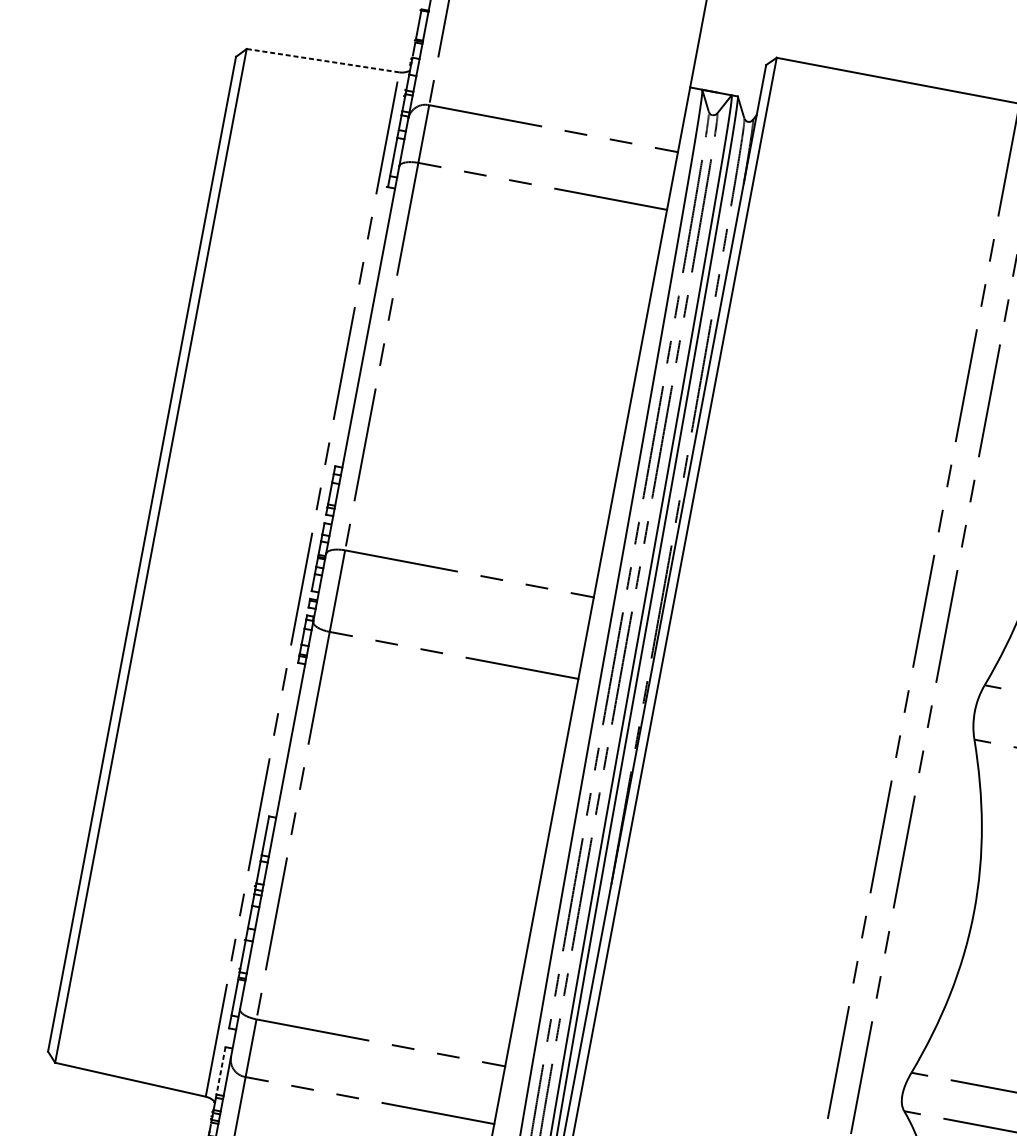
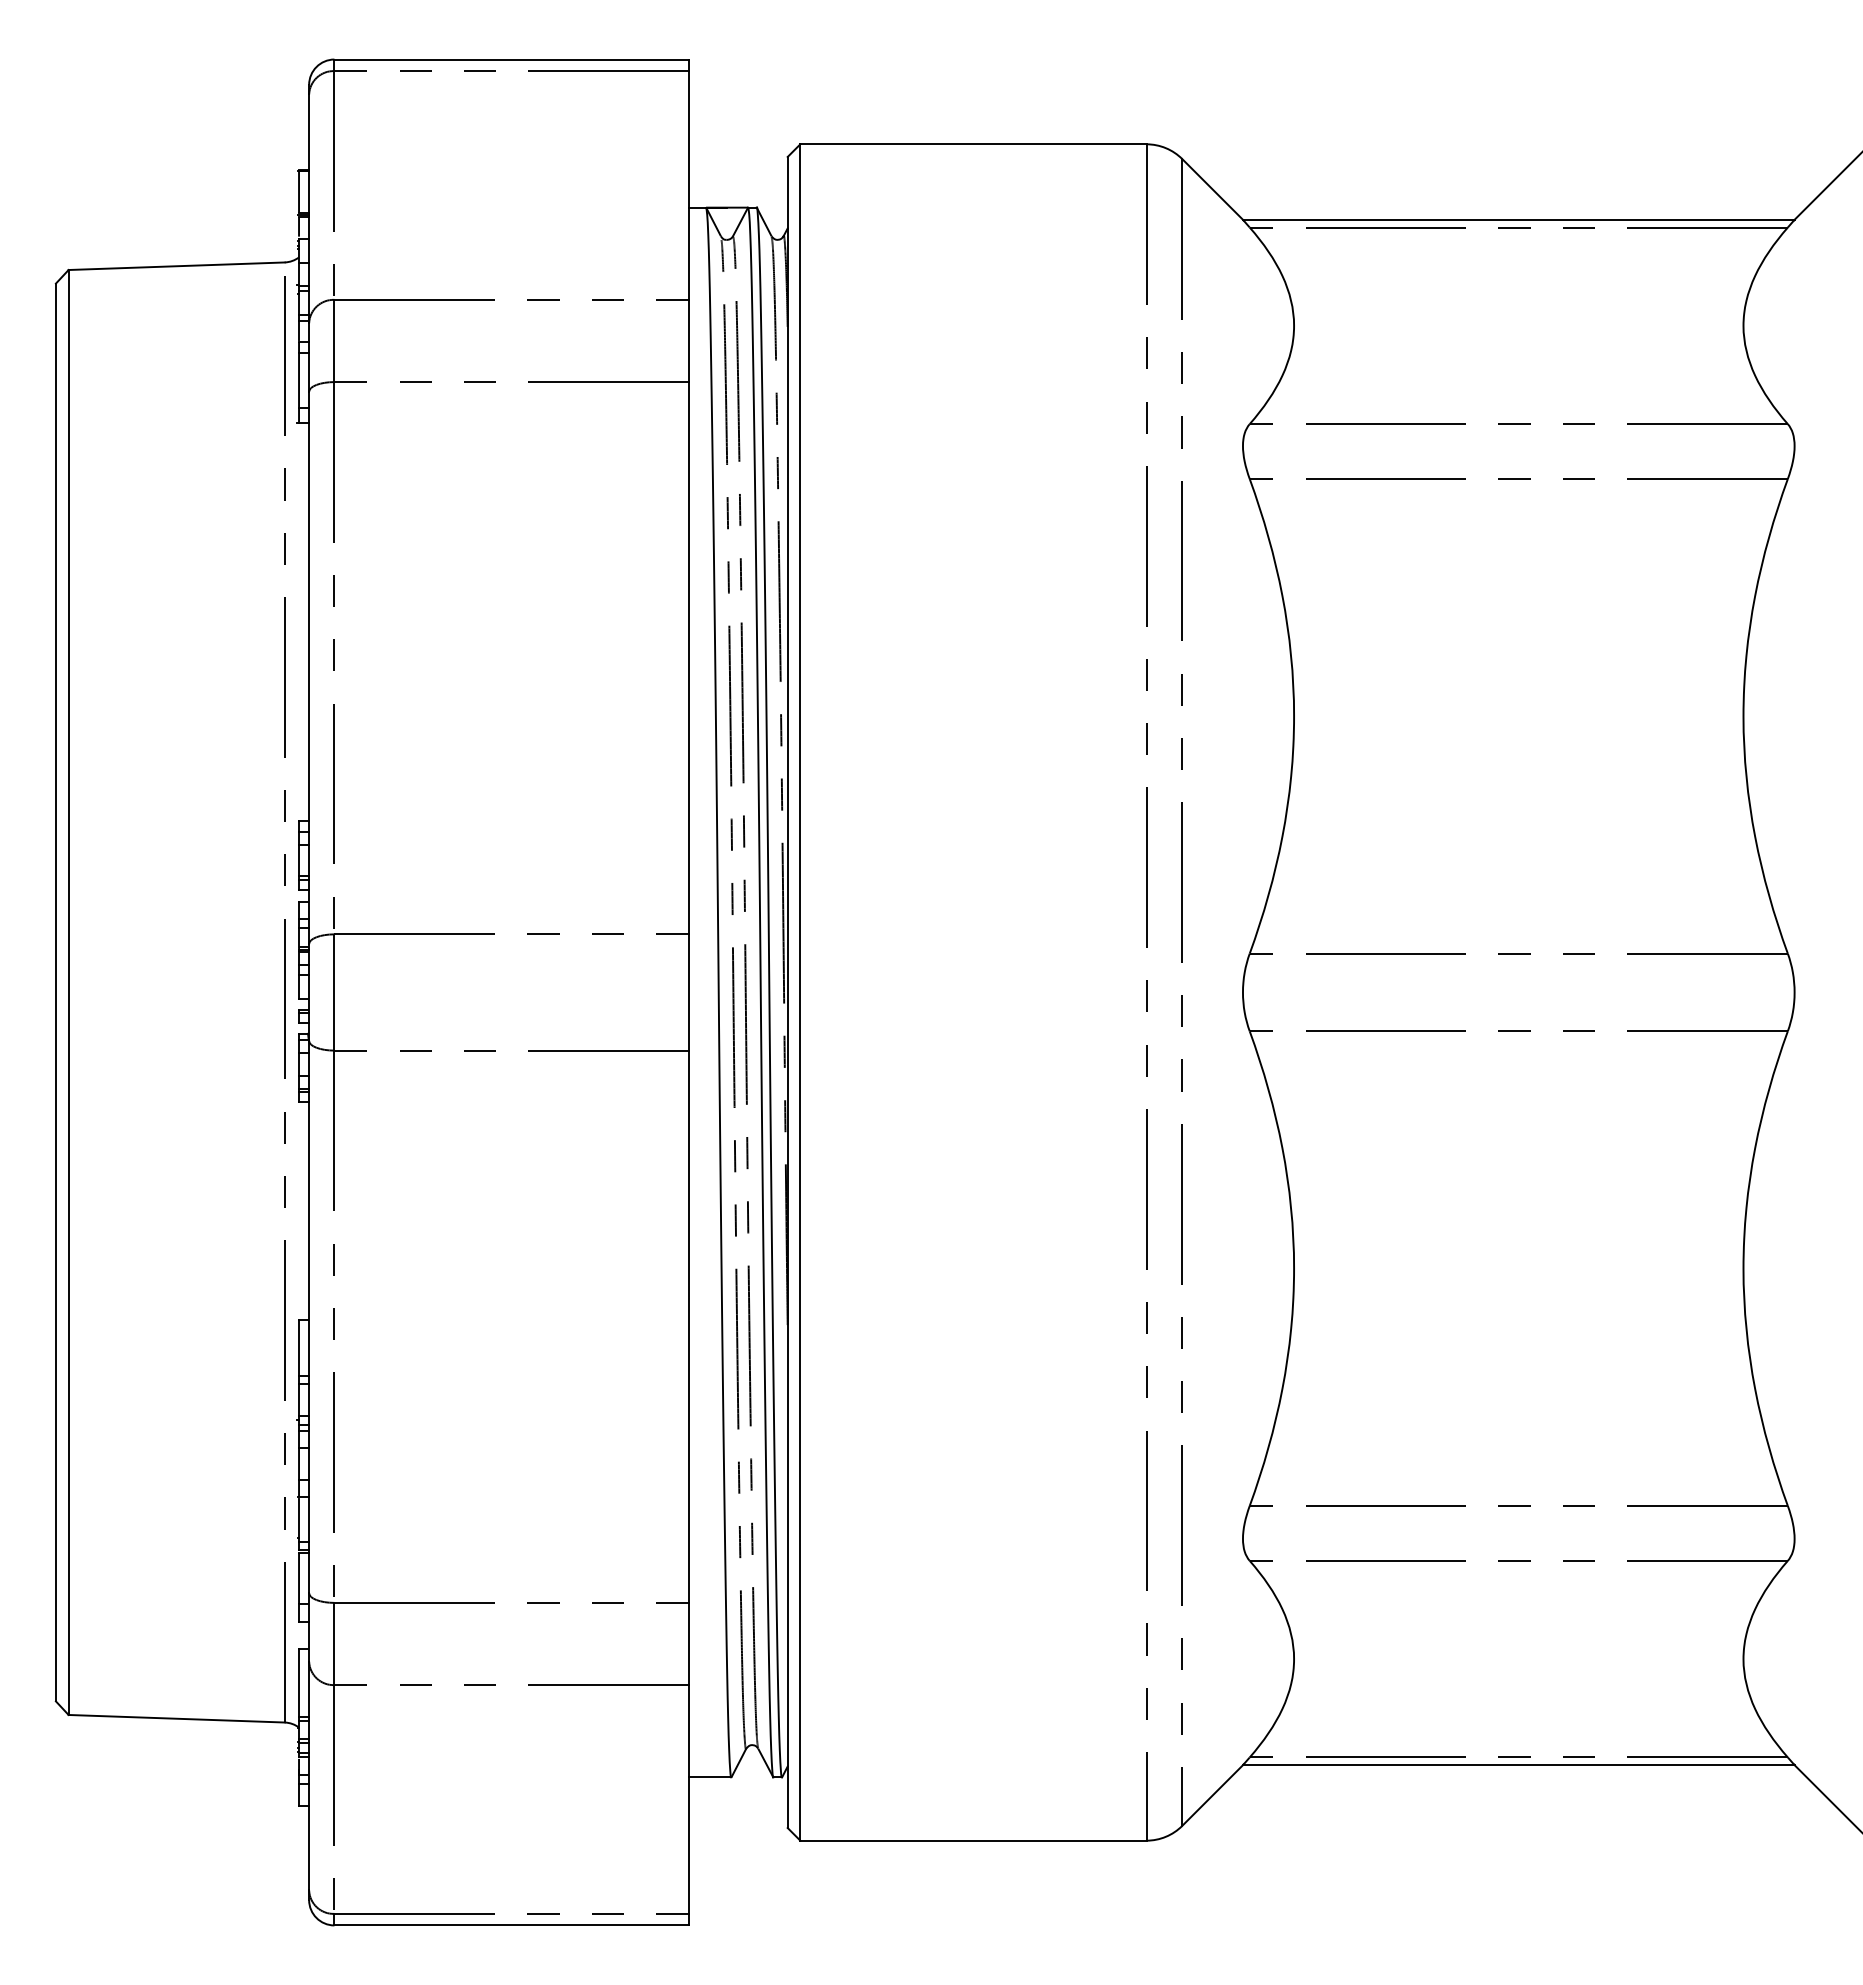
line: (322, 60) -> (176, 266), dashed -> solid
line: (221, 1071) -> (299, 1683), dashed -> solid

